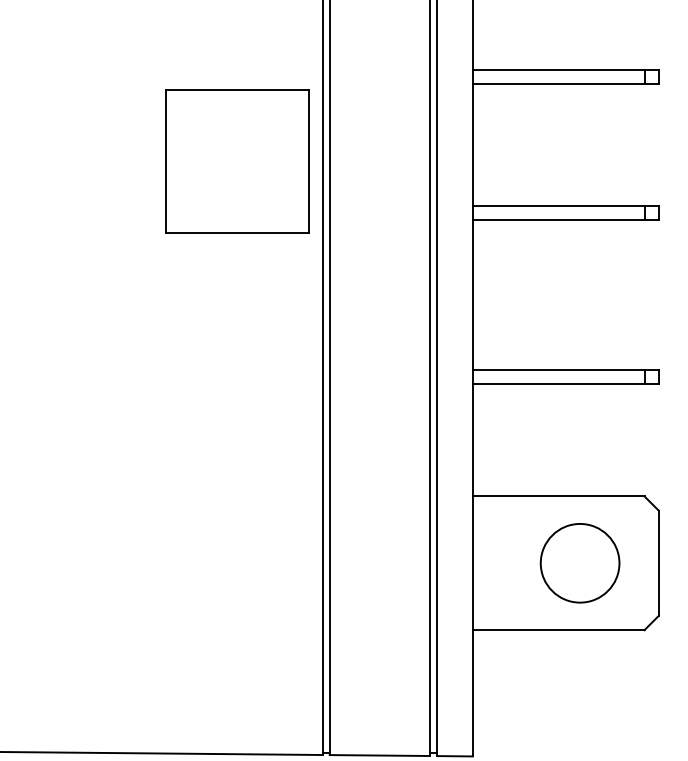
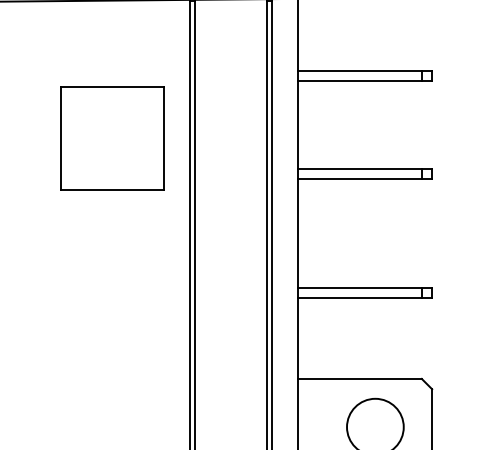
part: (237, 161) -> (112, 138), moved

